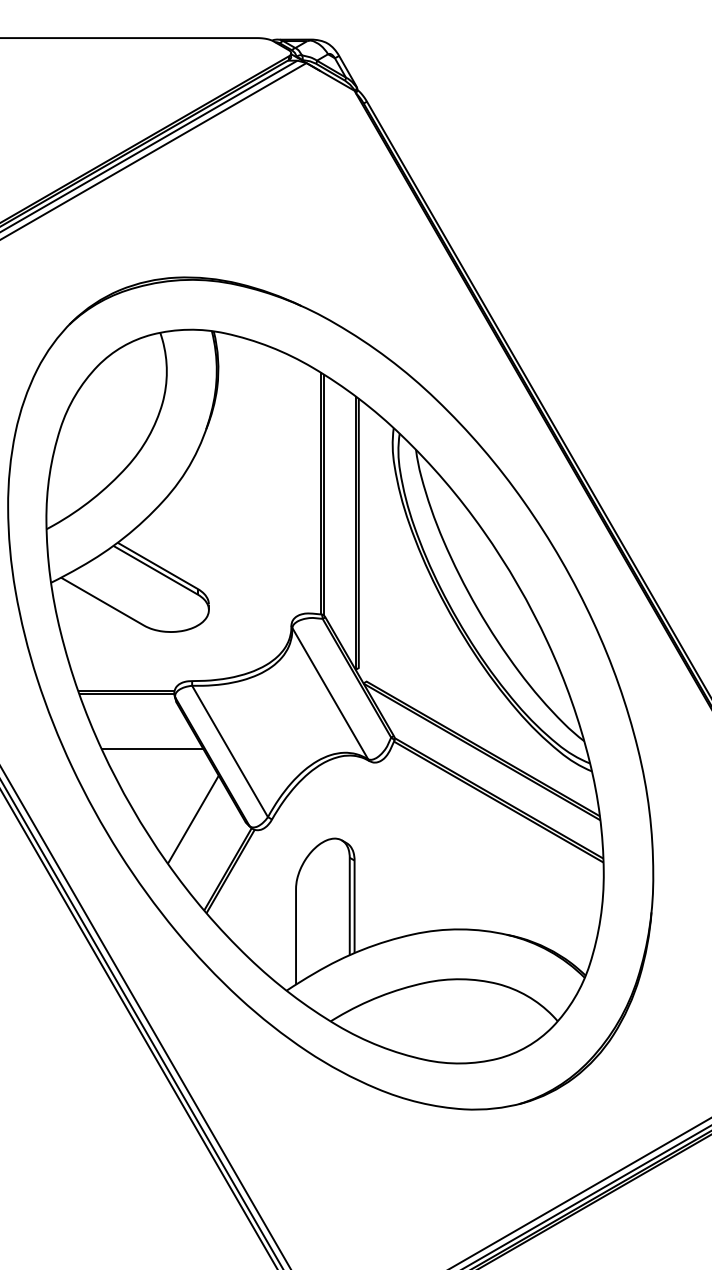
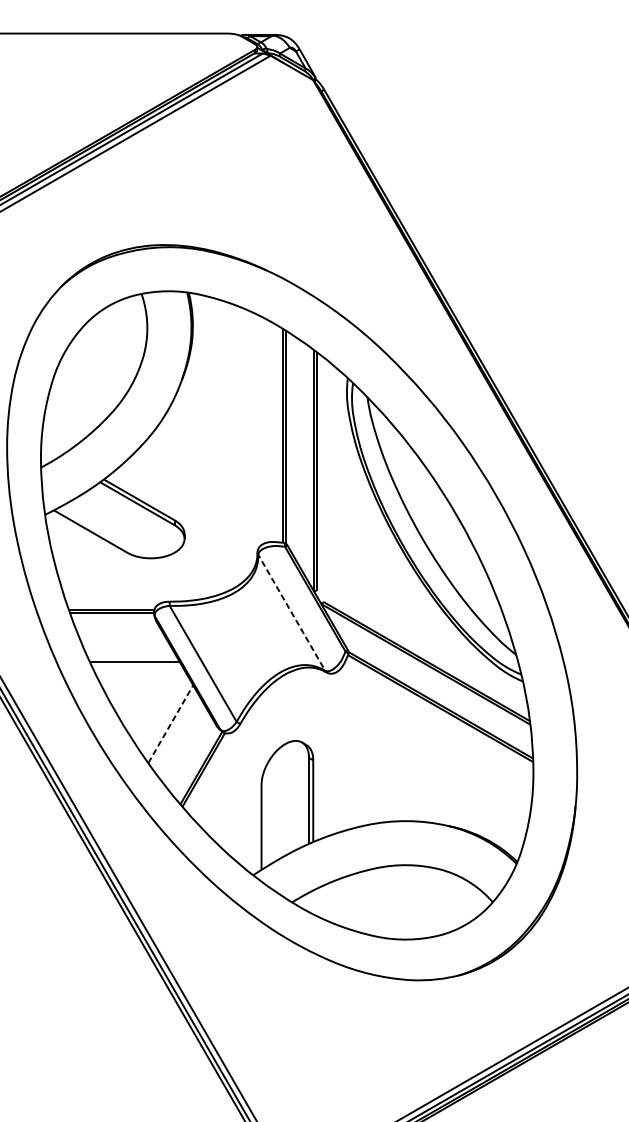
line: (330, 693) -> (291, 612), solid -> dashed
line: (193, 819) -> (170, 724), solid -> dashed

